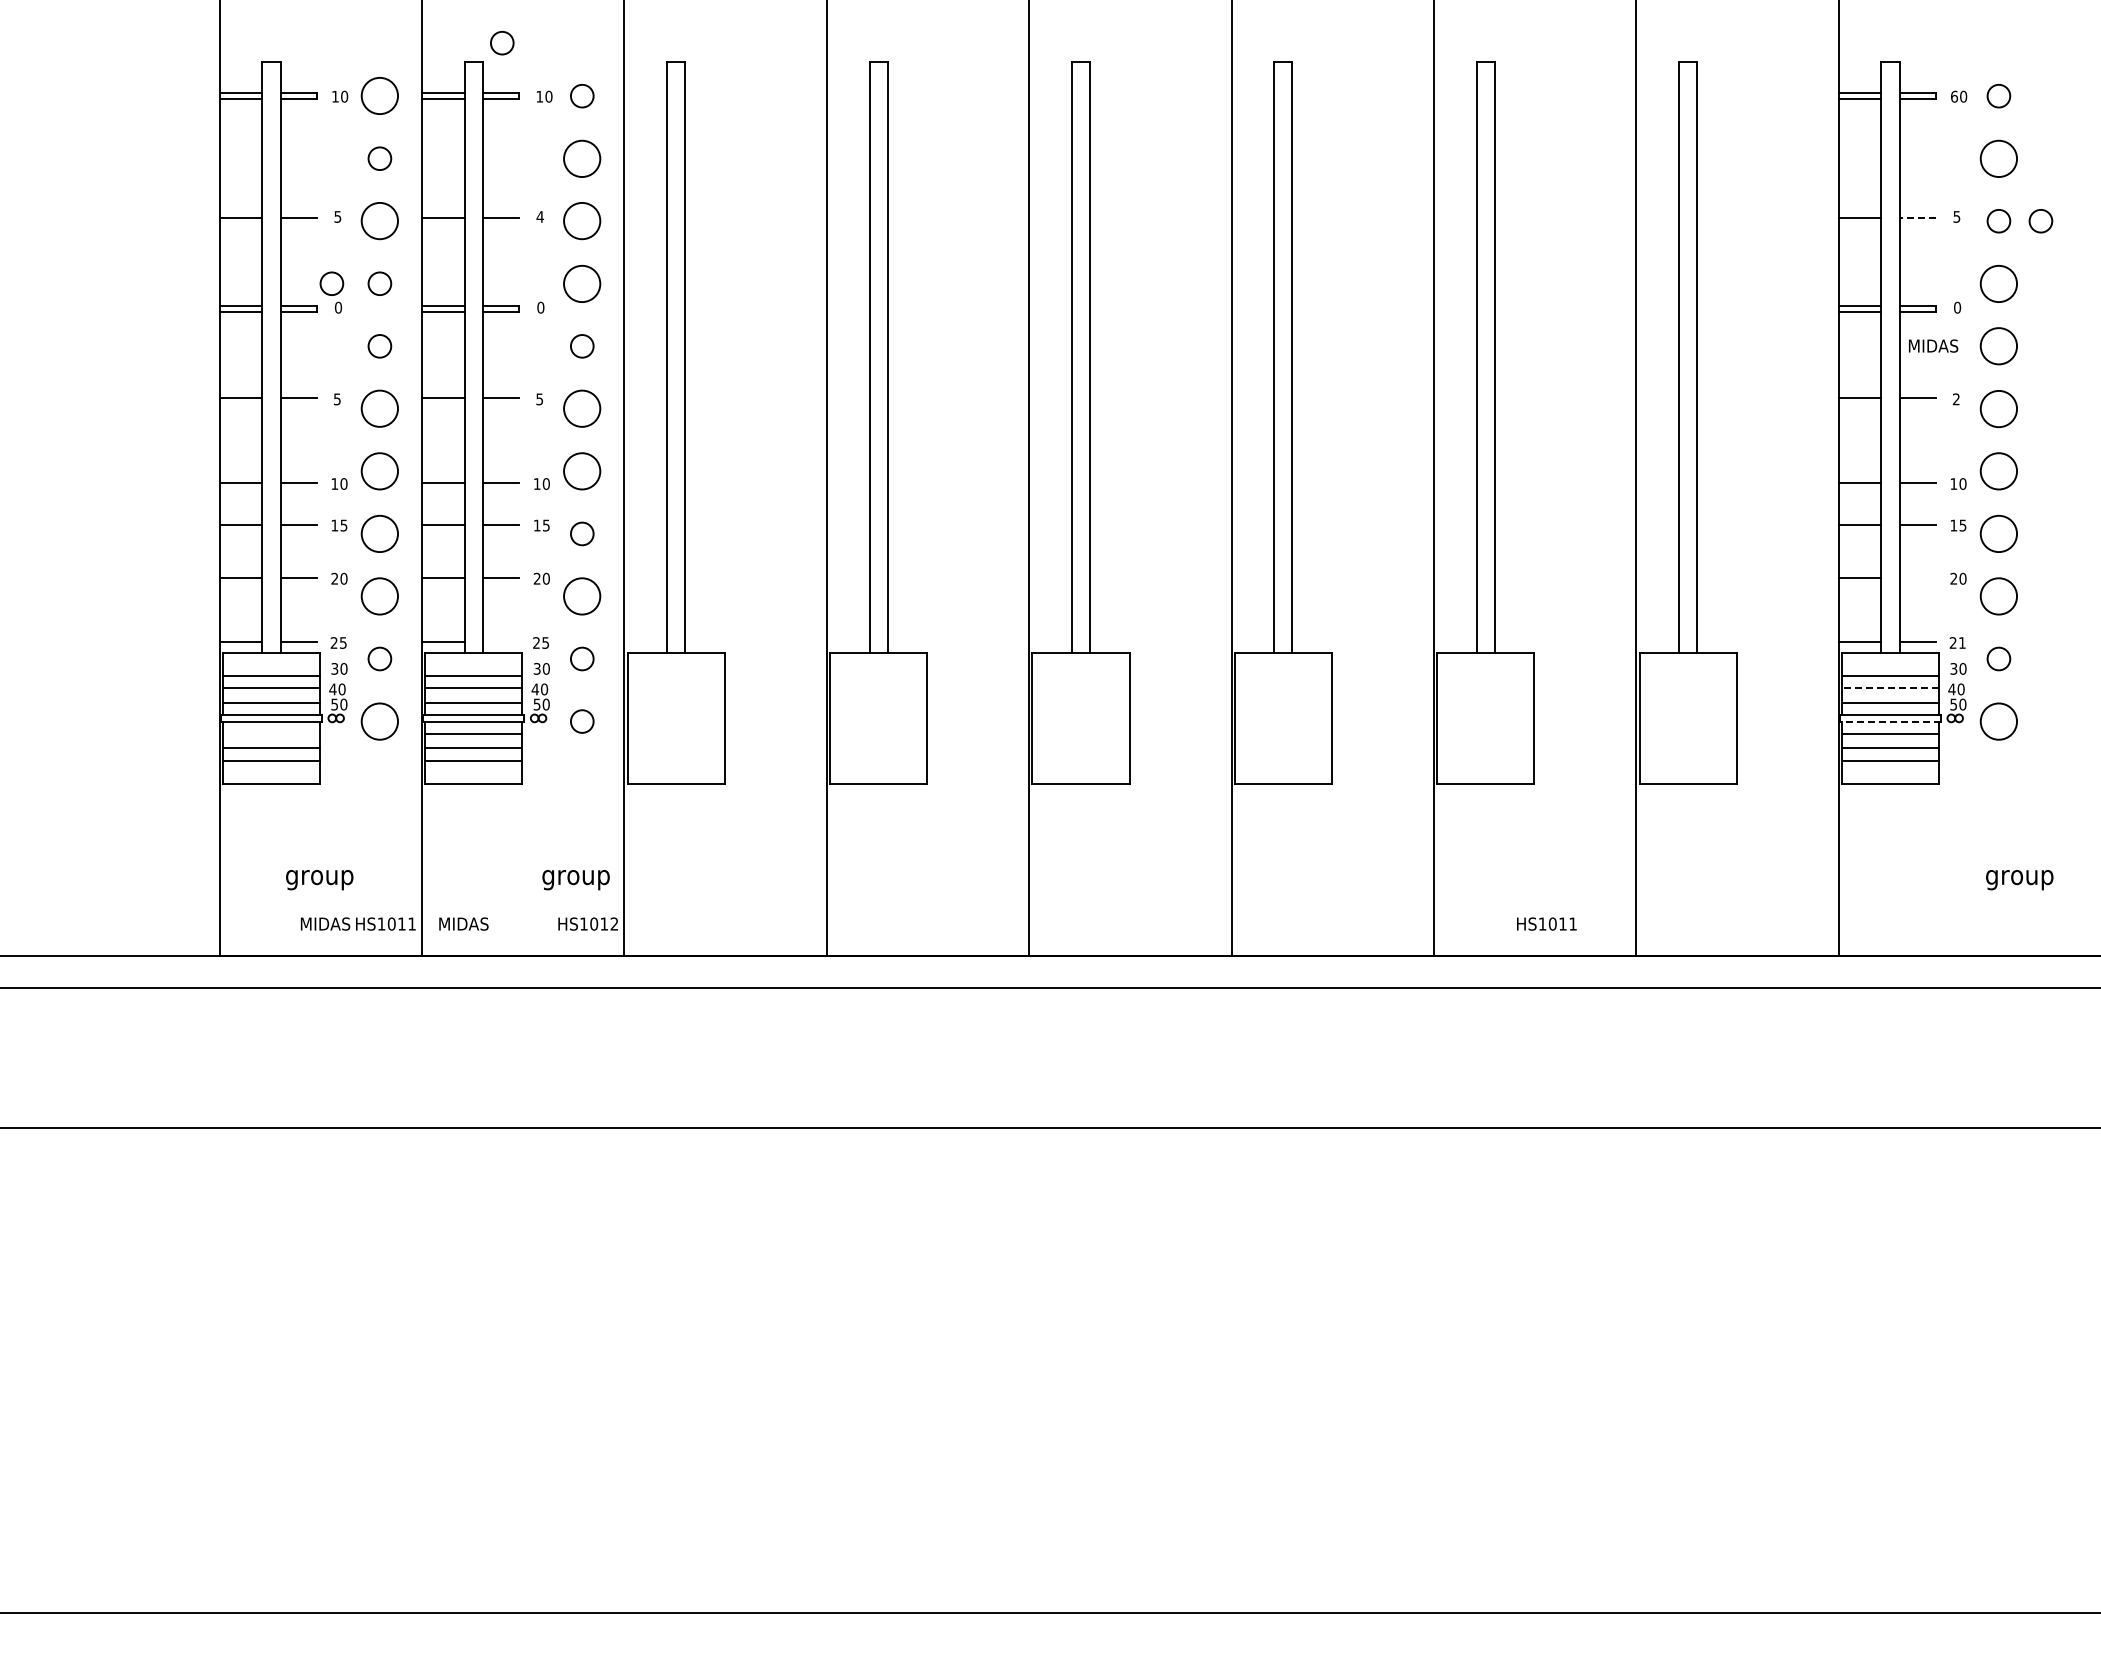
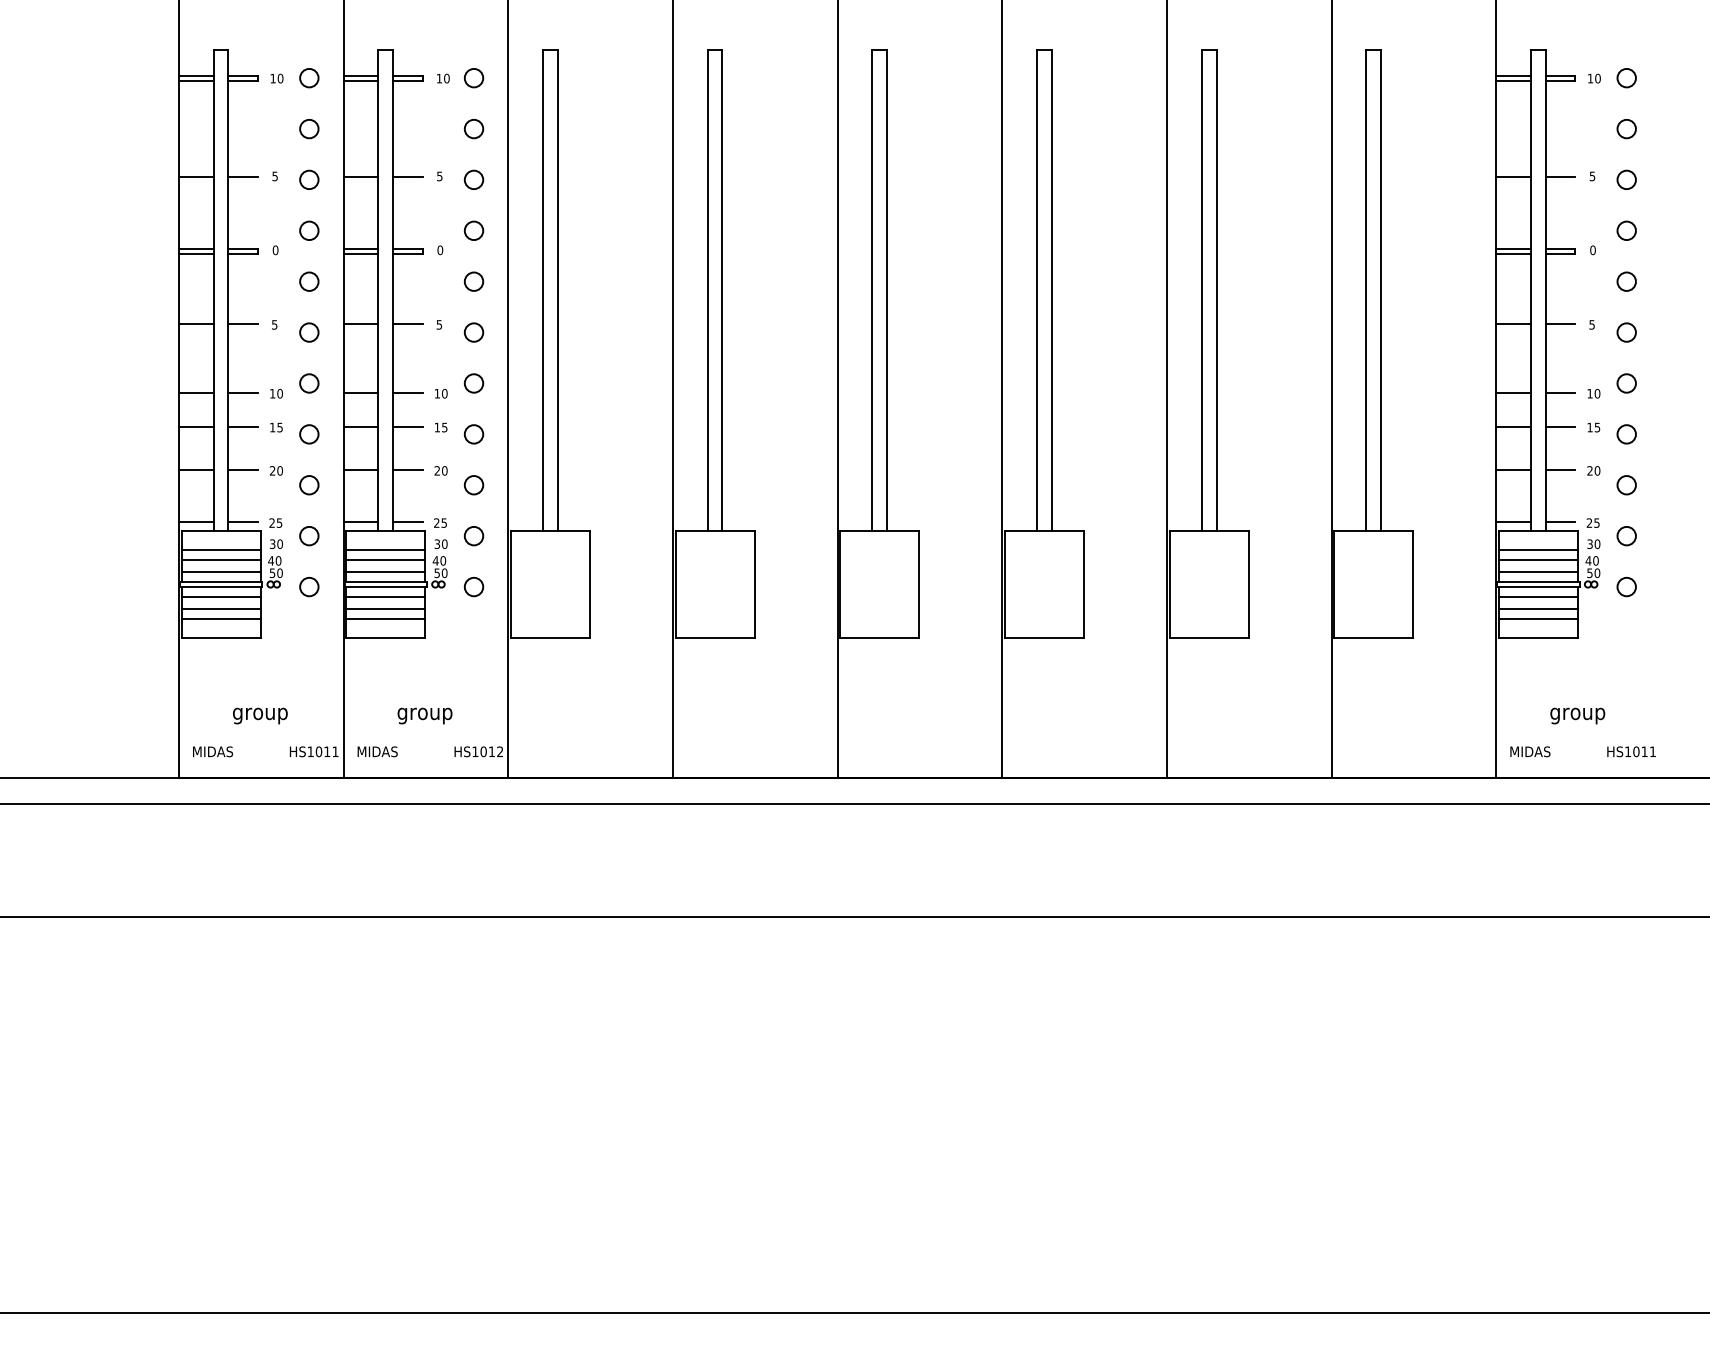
circle: (502, 43) -> (409, 35), removed
circle: (379, 96) -> (309, 78), size x0.62
text: (1954, 96) -> (1590, 78), 60 -> 10
circle: (582, 158) -> (474, 128), size x0.62
circle: (1998, 158) -> (1626, 128), size x0.62
text: (539, 216) -> (439, 176), 4 -> 5
line: (1917, 217) -> (1560, 176), dashed -> solid
circle: (379, 221) -> (309, 180), size x0.62
circle: (582, 221) -> (474, 180), size x0.62
circle: (2040, 221) -> (1660, 180), removed
circle: (331, 283) -> (269, 230), removed
circle: (582, 283) -> (474, 230), size x0.62
circle: (1998, 283) -> (1626, 230), size x0.62
text: (1933, 345) -> (1530, 751), moved
circle: (1998, 346) -> (1626, 281), size x0.62
text: (1956, 399) -> (1592, 324), 2 -> 5
circle: (379, 408) -> (309, 332), size x0.62
circle: (582, 408) -> (474, 332), size x0.62
circle: (1998, 408) -> (1626, 332), size x0.62
circle: (379, 471) -> (309, 383), size x0.62
circle: (582, 471) -> (474, 383), size x0.62
circle: (1998, 471) -> (1626, 383), size x0.62
circle: (379, 533) -> (309, 434), size x0.62
circle: (1998, 533) -> (1626, 434), size x0.62
line: (1917, 577) -> (1560, 469), added
circle: (379, 596) -> (309, 485), size x0.62
circle: (582, 596) -> (474, 485), size x0.62
circle: (1998, 596) -> (1626, 485), size x0.62
line: (500, 642) -> (407, 522), added
text: (1962, 642) -> (1597, 522), 21 -> 25
line: (1890, 688) -> (1538, 560), dashed -> solid
circle: (379, 721) -> (309, 586), size x0.62
line: (1890, 721) -> (1538, 586), dashed -> solid
circle: (1998, 721) -> (1626, 586), size x0.62
line: (271, 734) -> (221, 597), added
text: (575, 880) -> (424, 716), moved
text: (2019, 880) -> (1577, 716), moved
text: (325, 923) -> (212, 751), moved
text: (1546, 923) -> (1631, 751), moved

